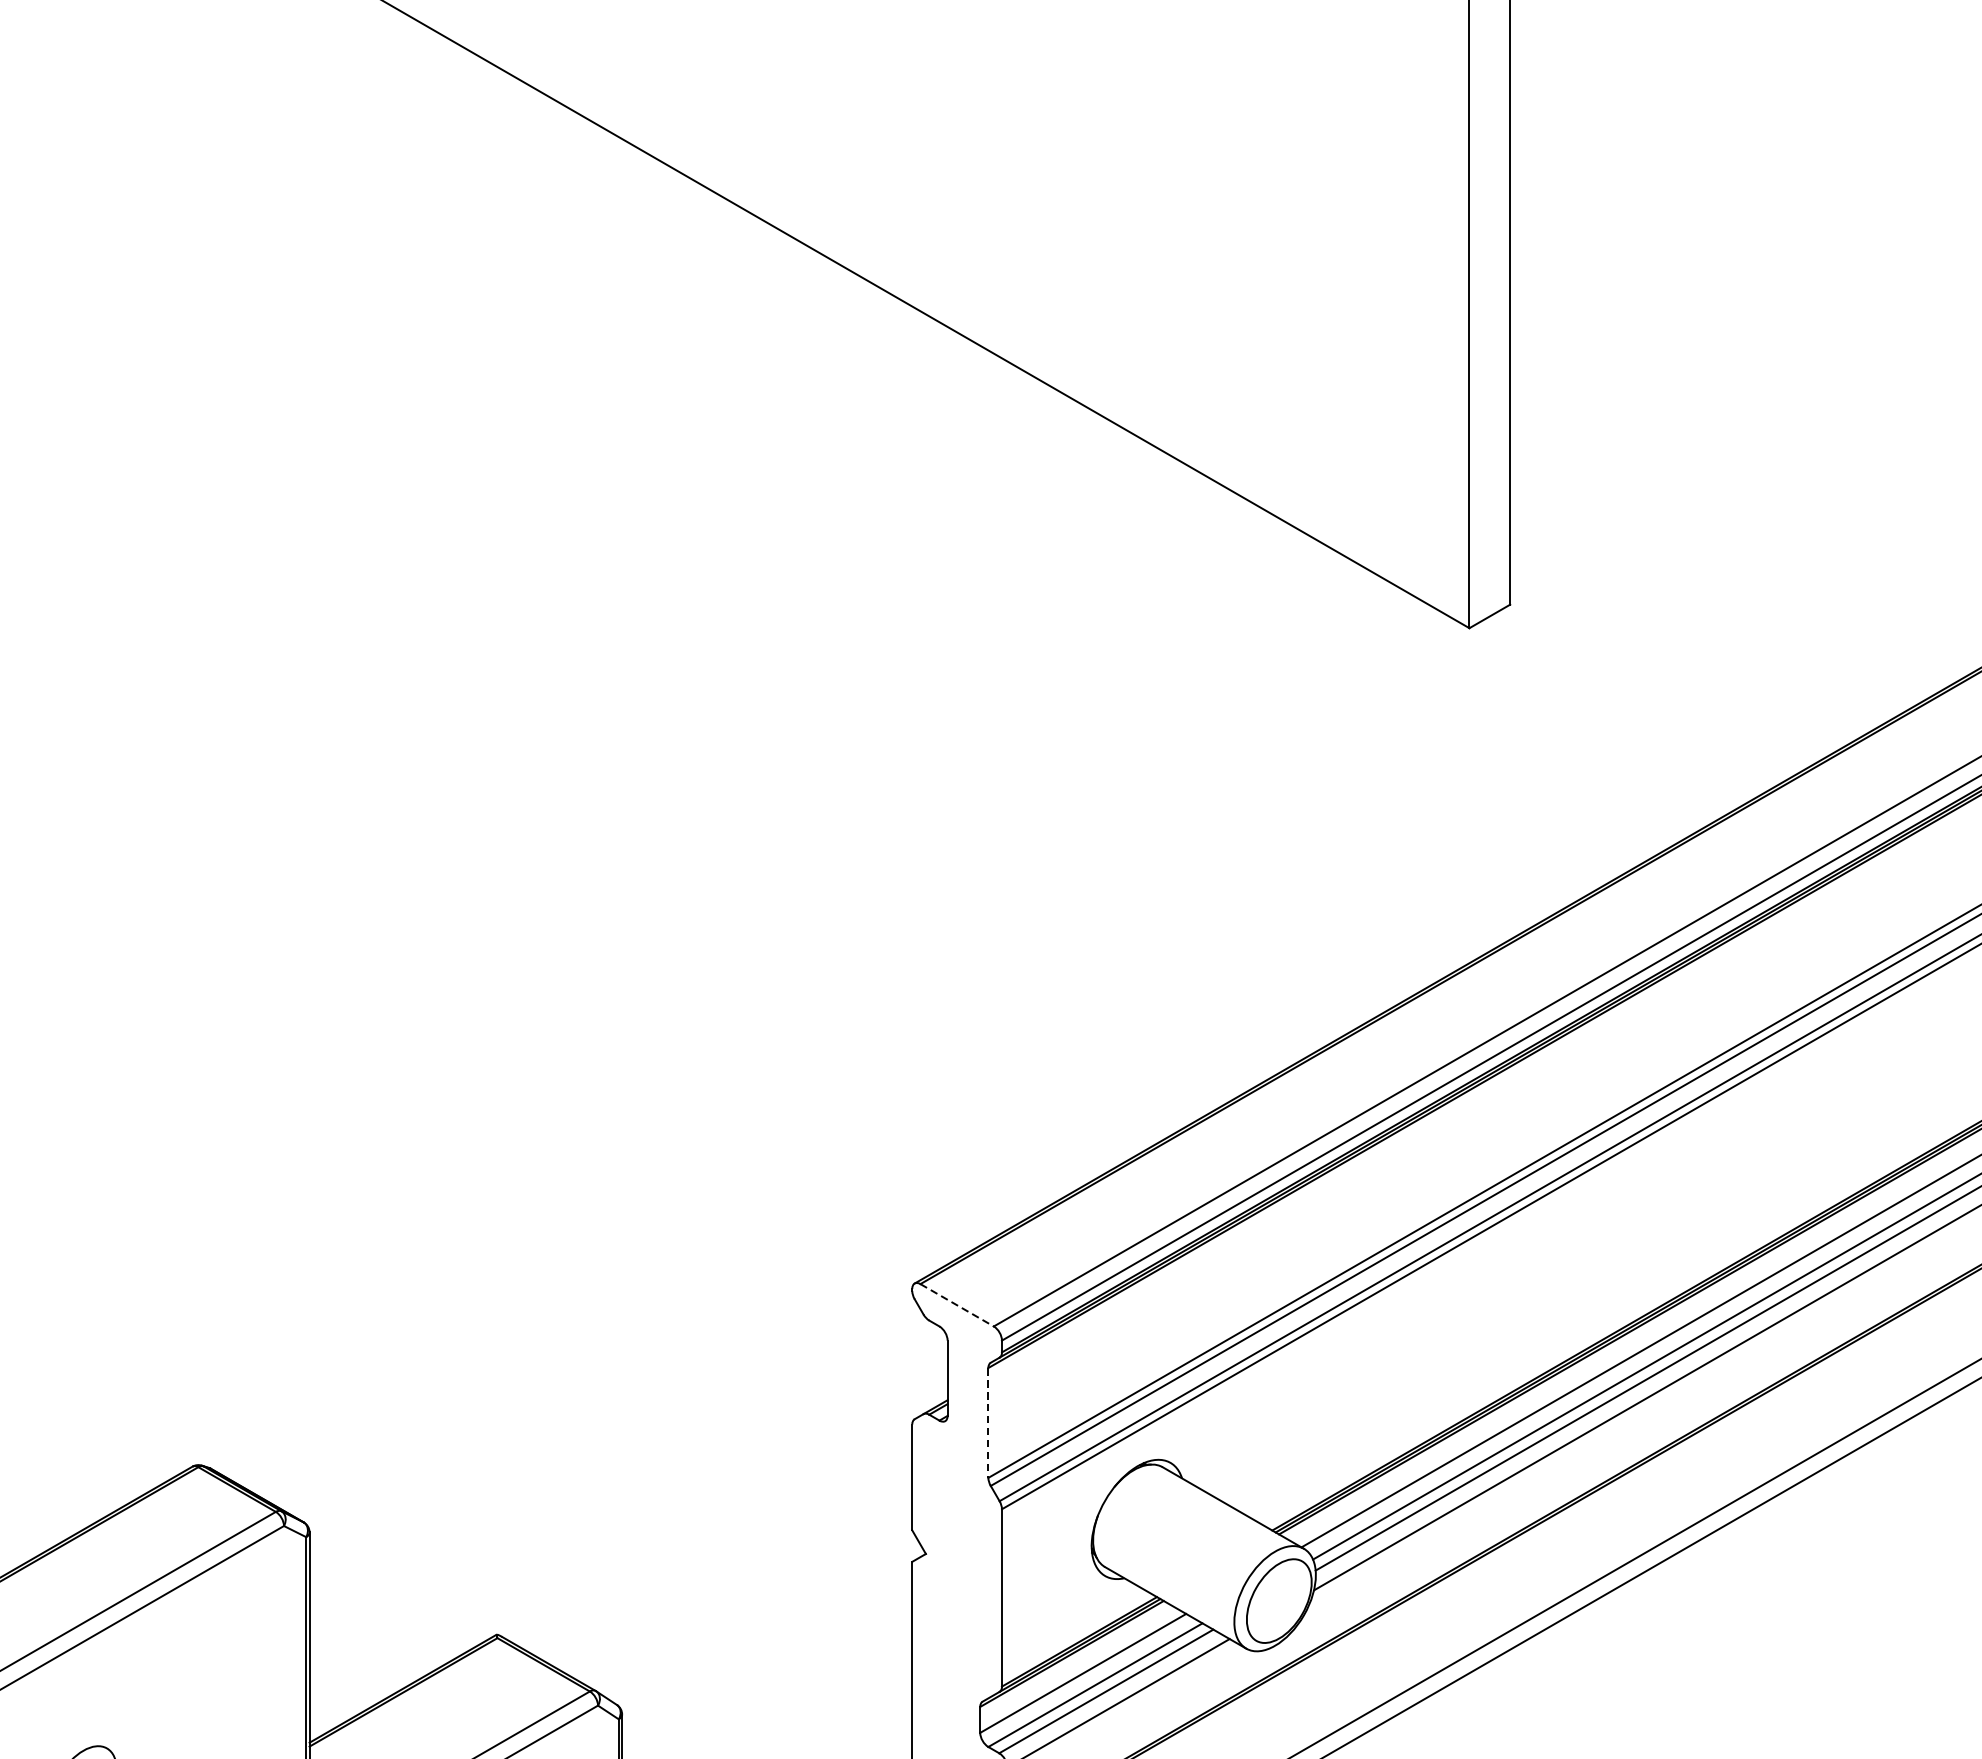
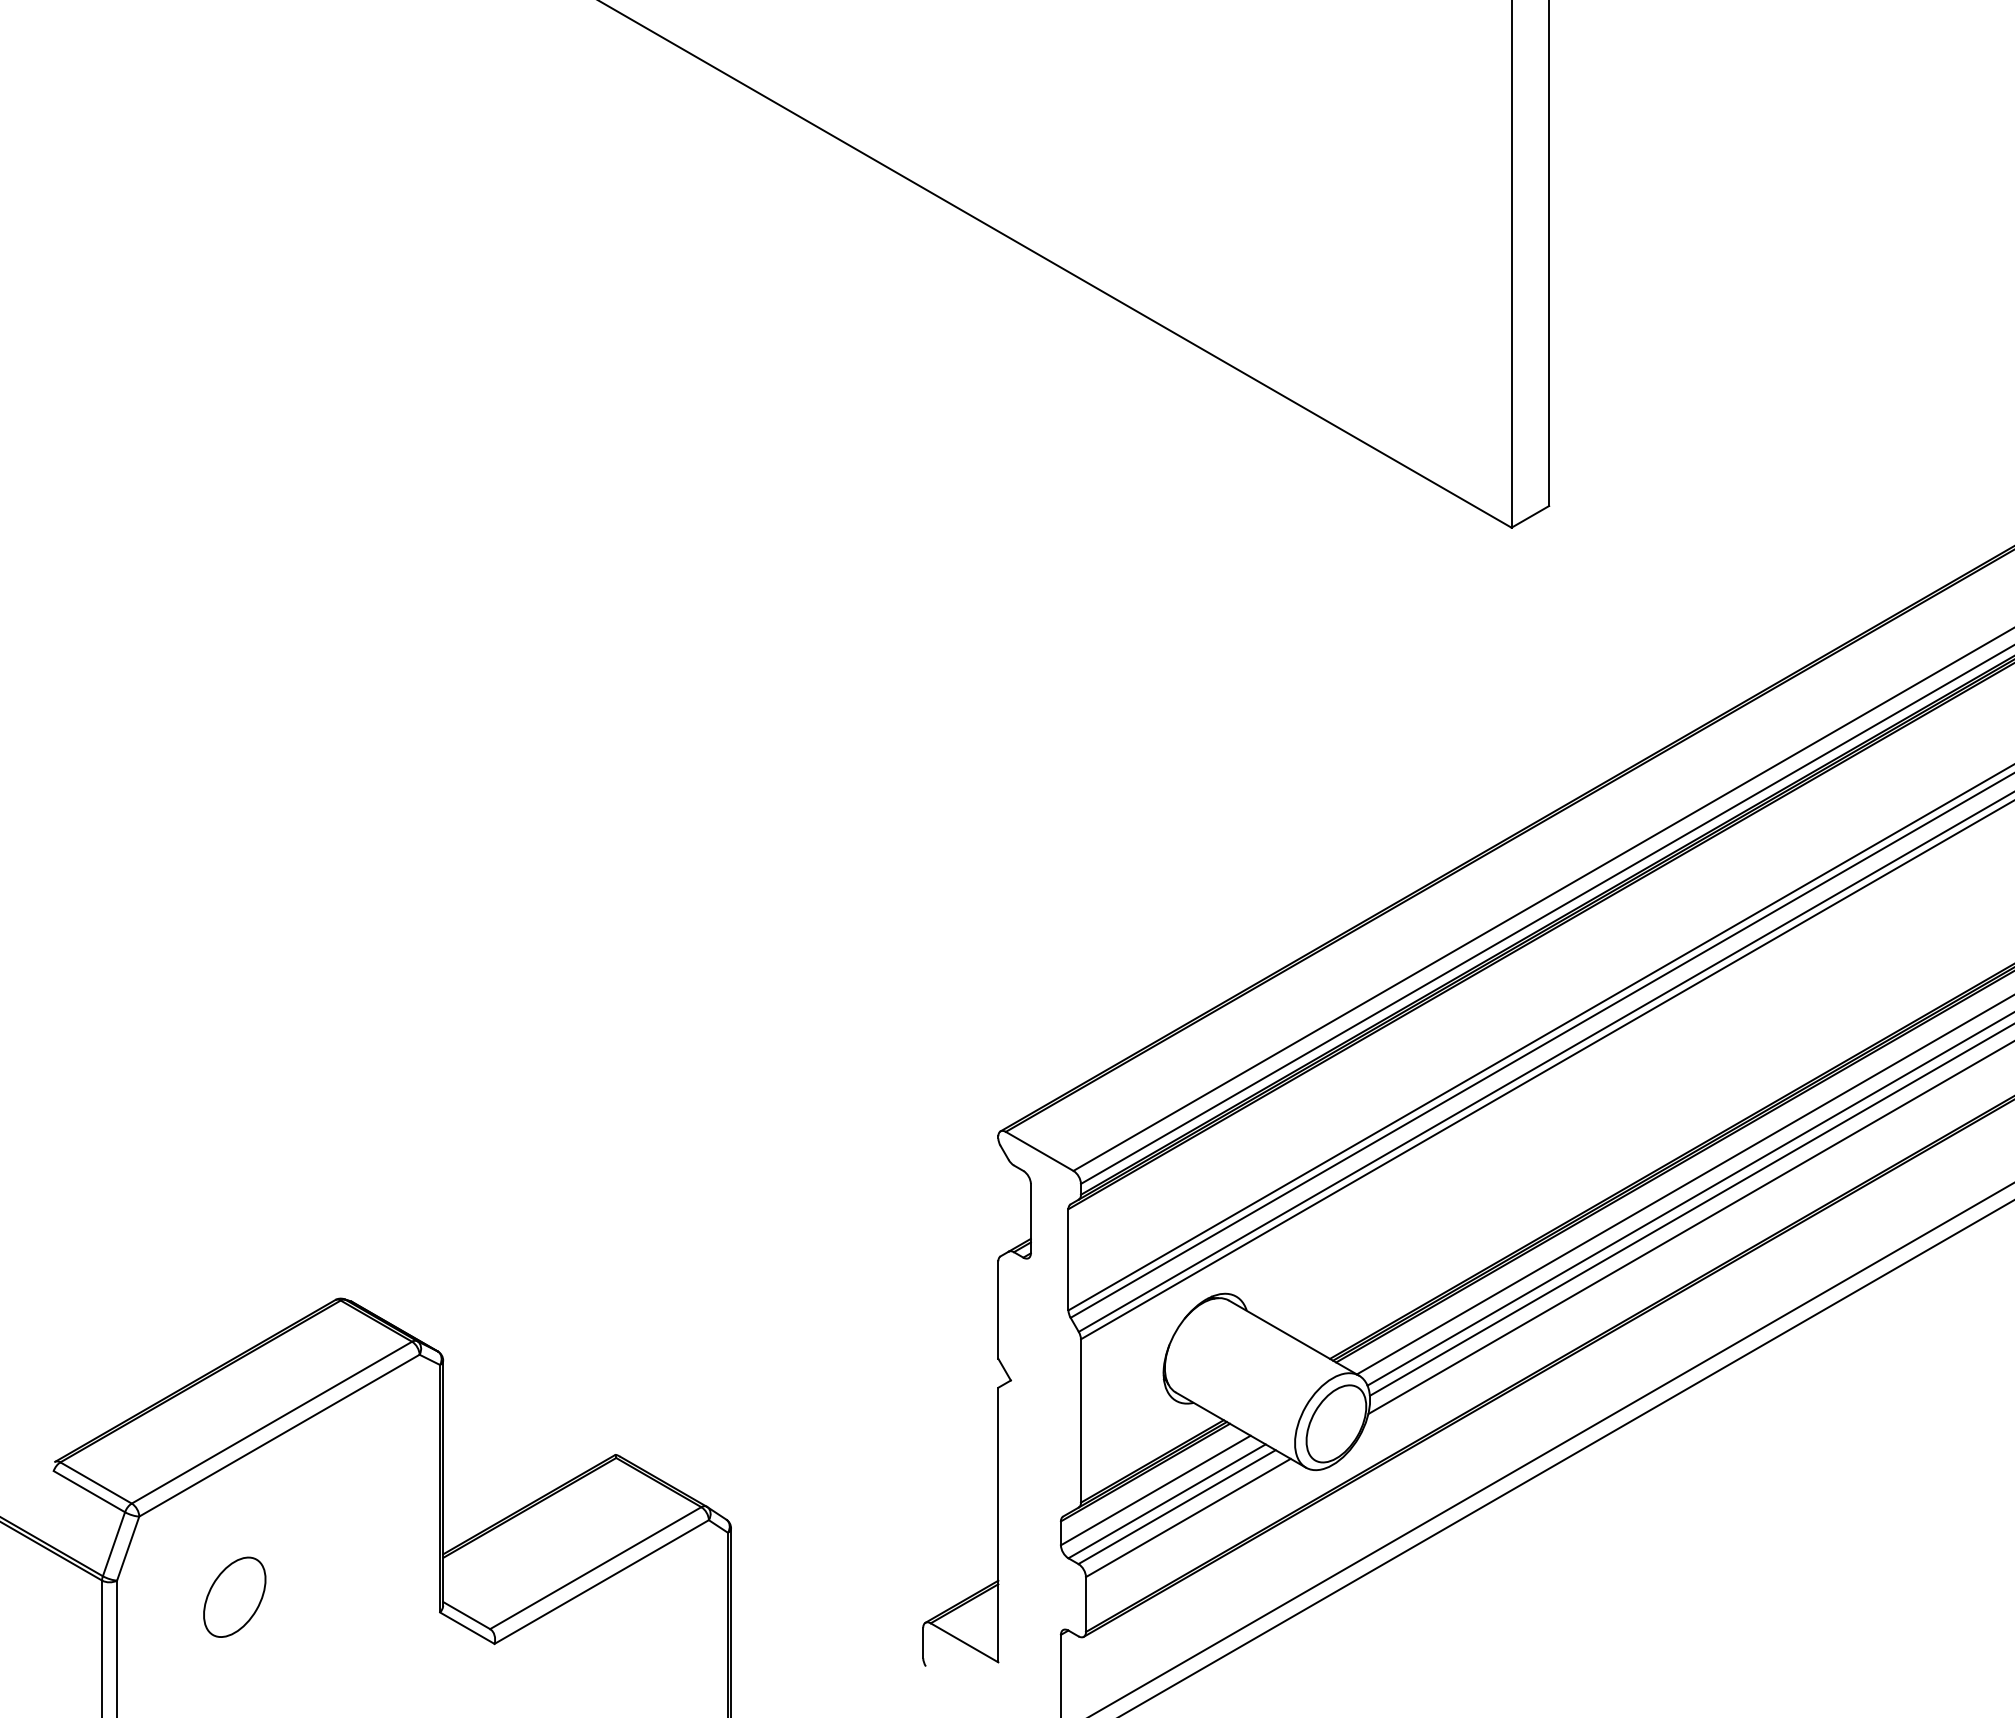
line: (958, 1305) -> (1040, 1151), dashed -> solid
line: (988, 1422) -> (1068, 1259), dashed -> solid

